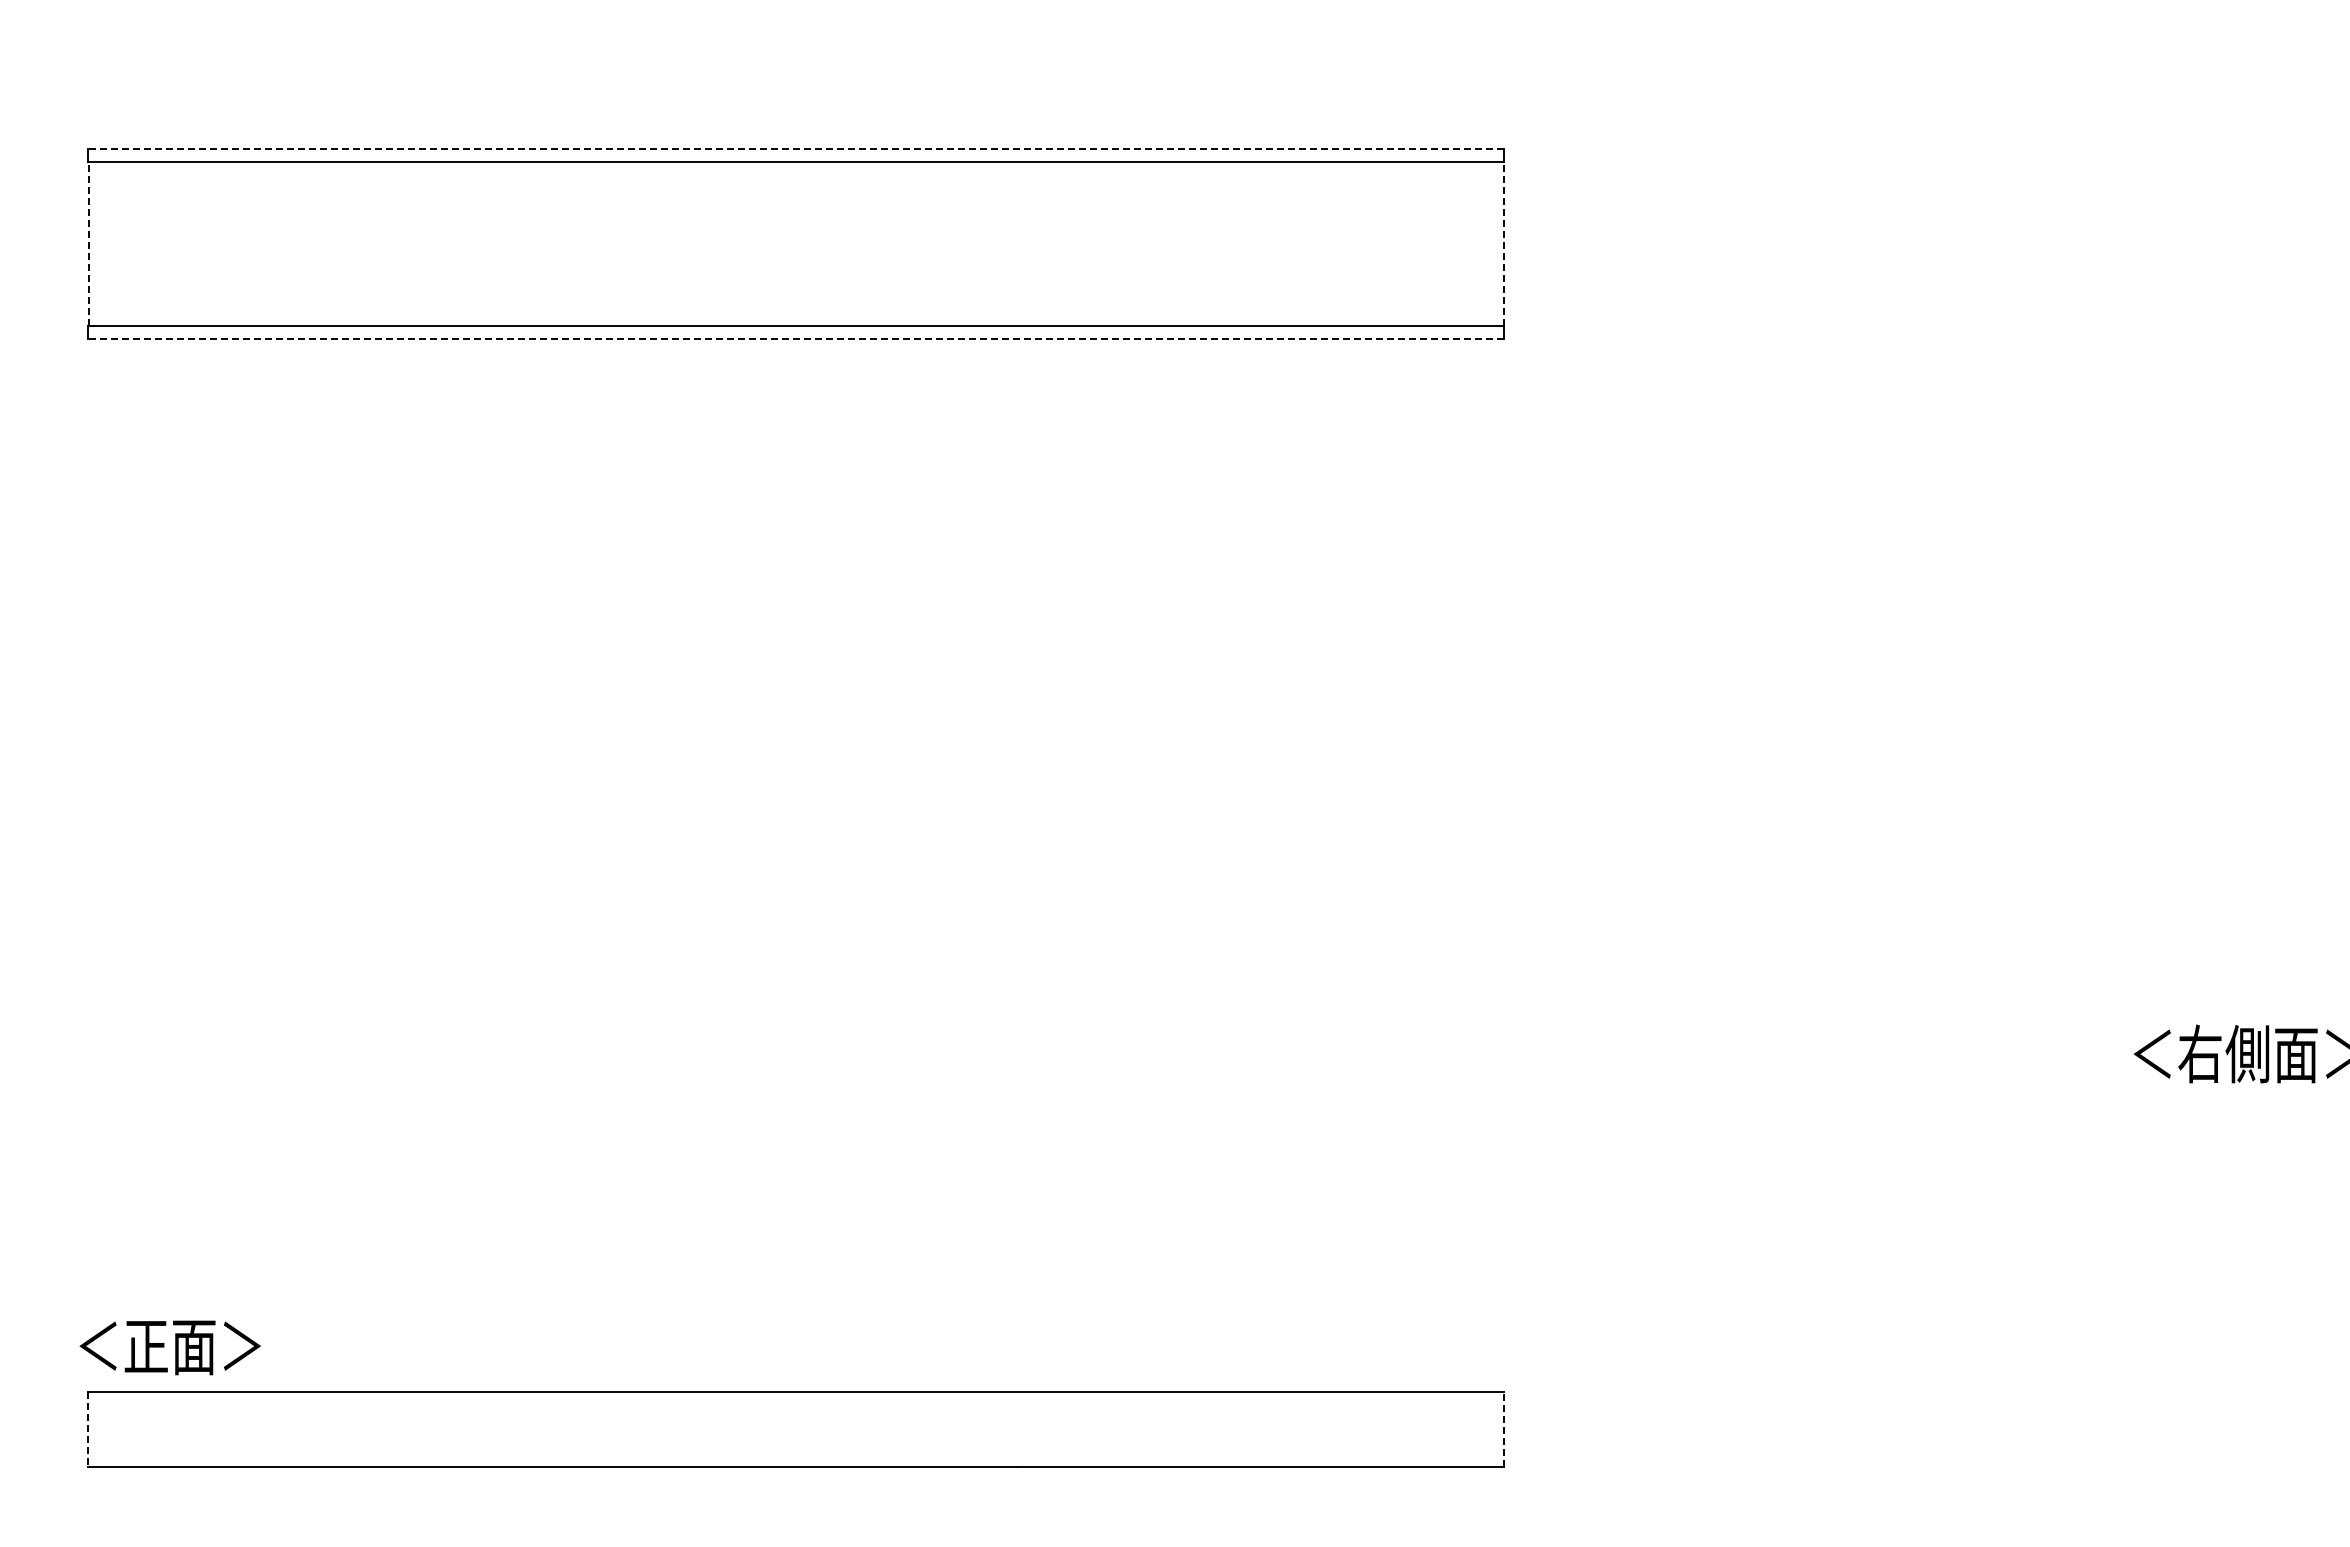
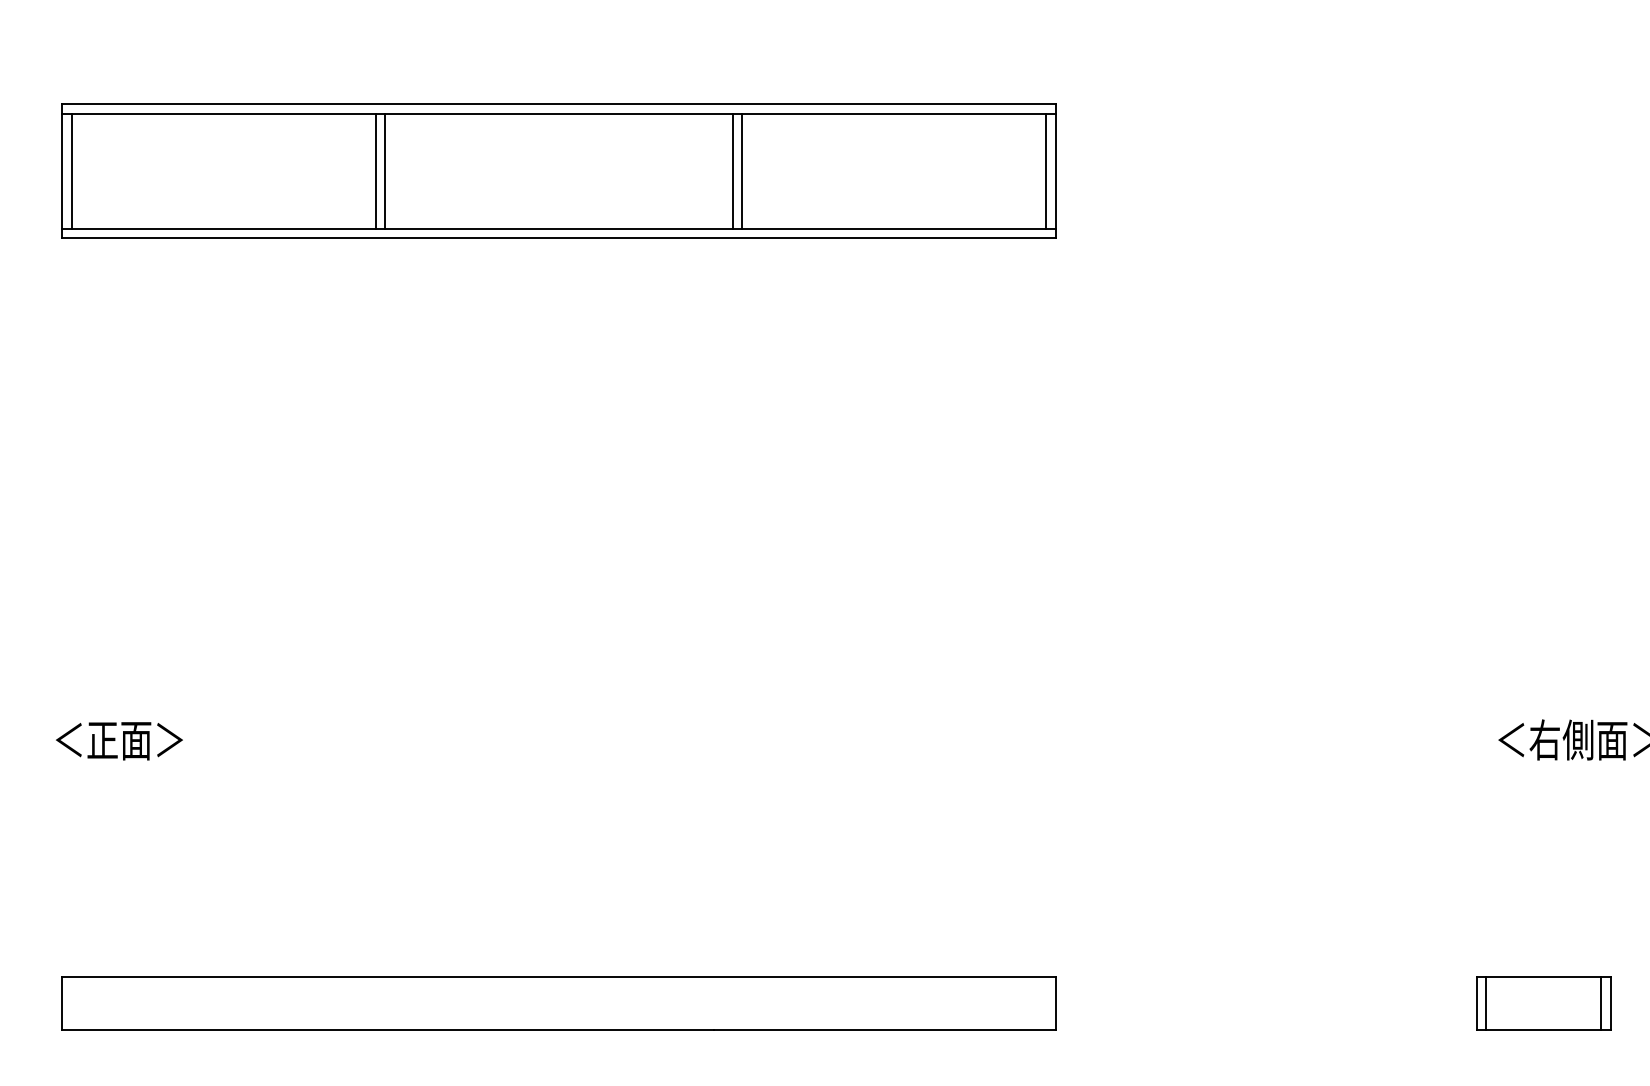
line: (795, 148) -> (558, 104), dashed -> solid
line: (88, 243) -> (62, 170), dashed -> solid
line: (102, 243) -> (71, 170), added
line: (534, 243) -> (375, 170), added
line: (548, 243) -> (385, 170), added
line: (1044, 243) -> (733, 170), added
line: (1057, 243) -> (742, 170), added
line: (1490, 243) -> (1046, 170), added
line: (1503, 243) -> (1055, 170), dashed -> solid
line: (795, 339) -> (558, 238), dashed -> solid
text: (169, 1347) -> (118, 741), moved
line: (87, 1429) -> (61, 1003), dashed -> solid
line: (1504, 1429) -> (1056, 1003), dashed -> solid
part: (2198, 1429) -> (1543, 1003), added

